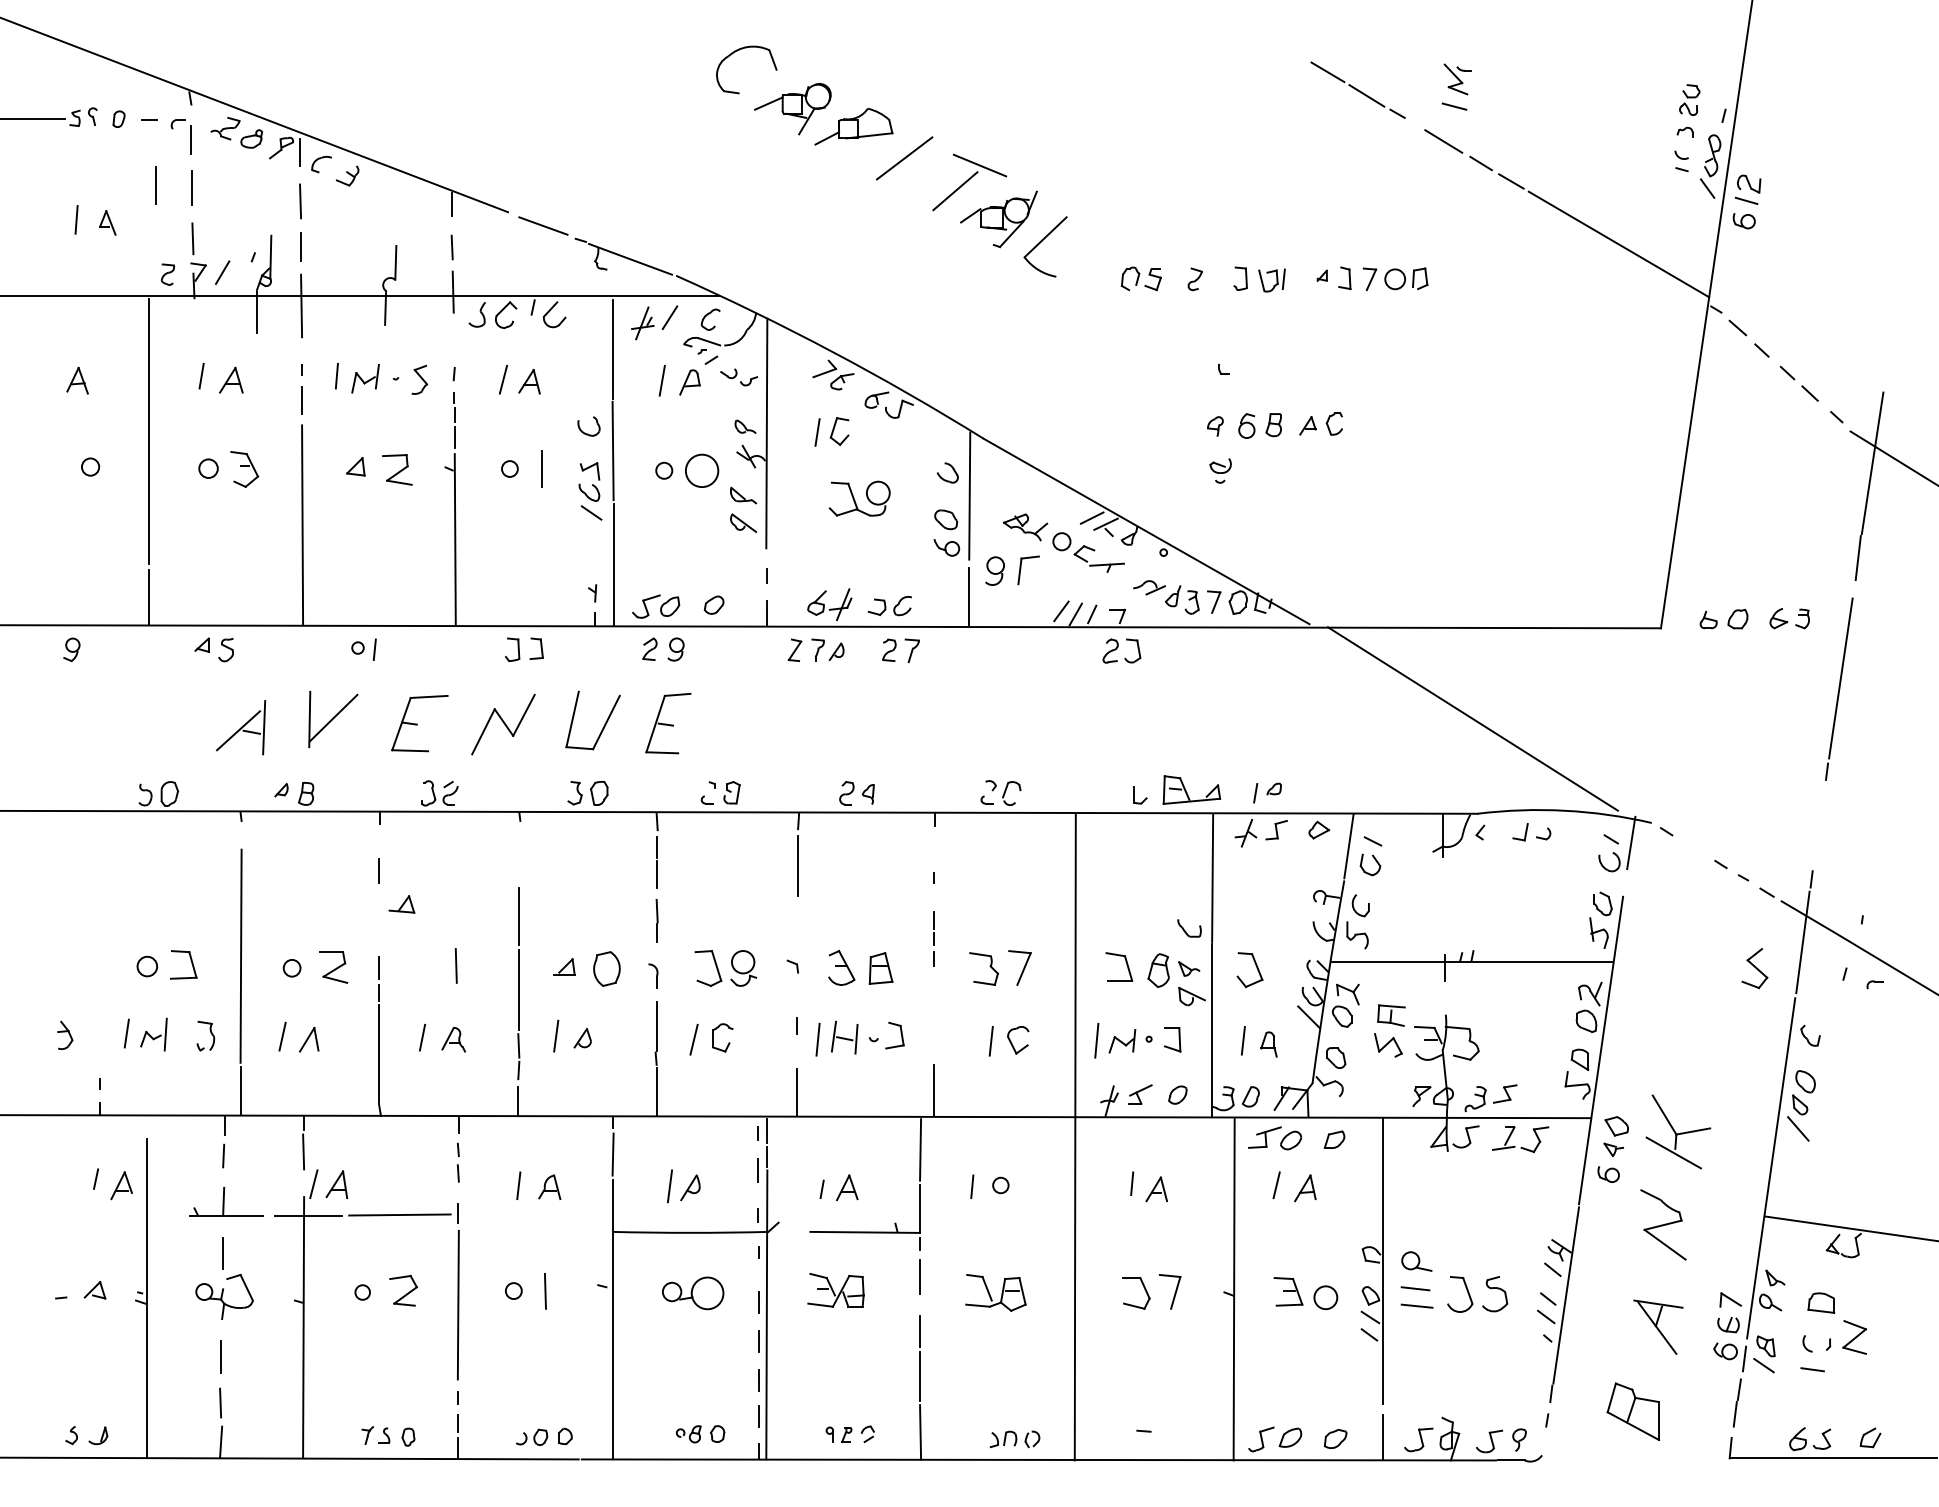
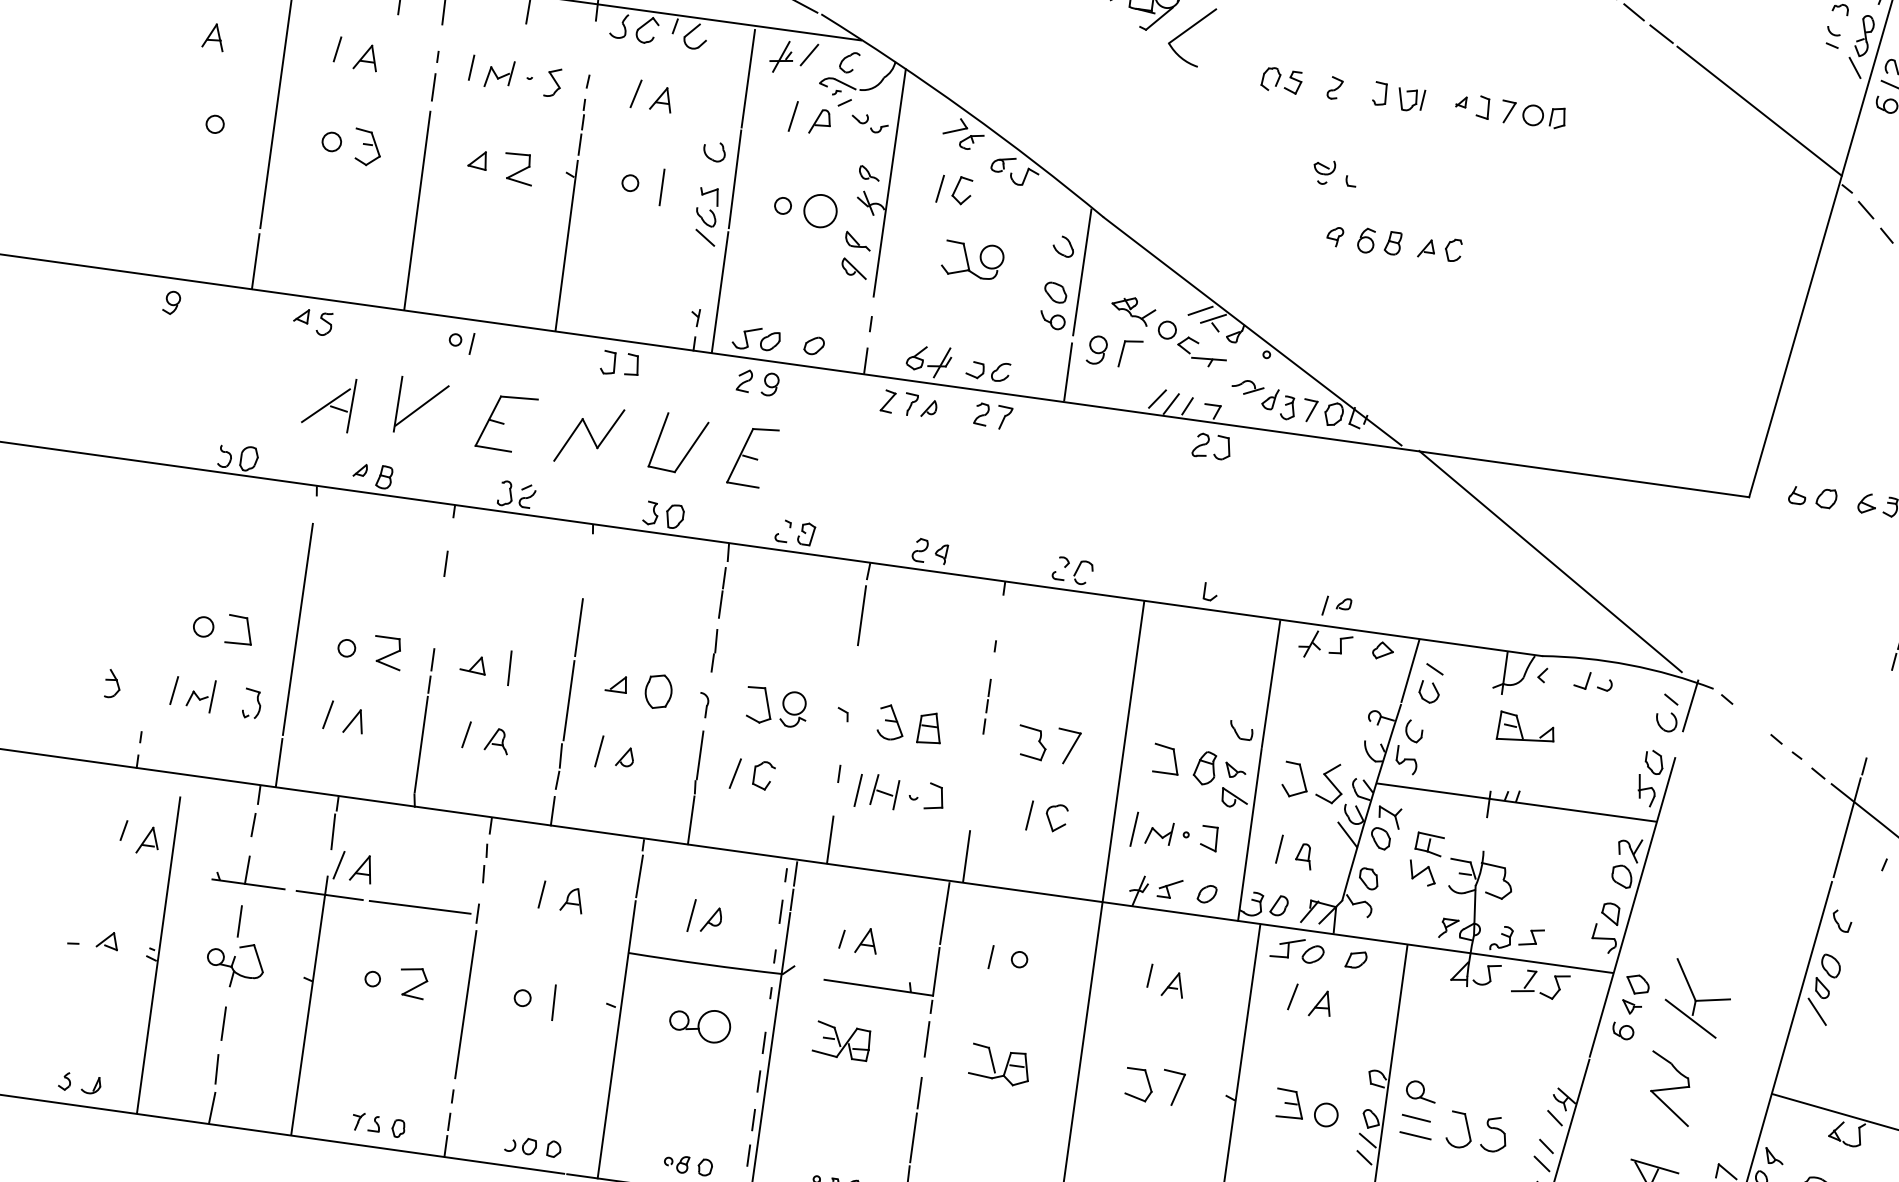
part: (1220, 470) -> (1323, 171), moved
part: (1191, 789) -> (1526, 728), moved
part: (401, 904) -> (473, 664), moved
part: (1754, 968) -> (1330, 783), moved

